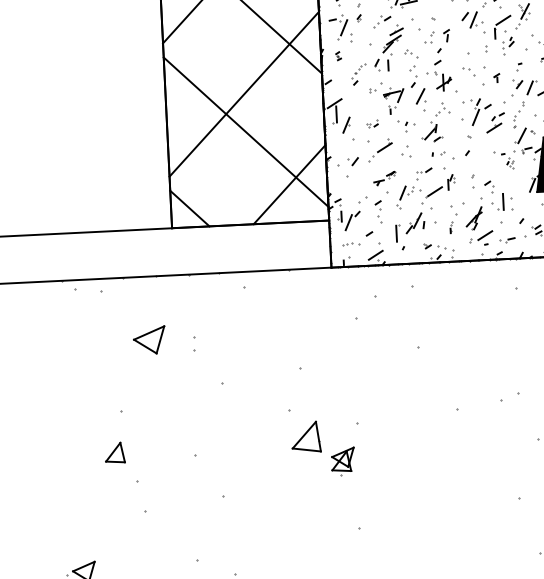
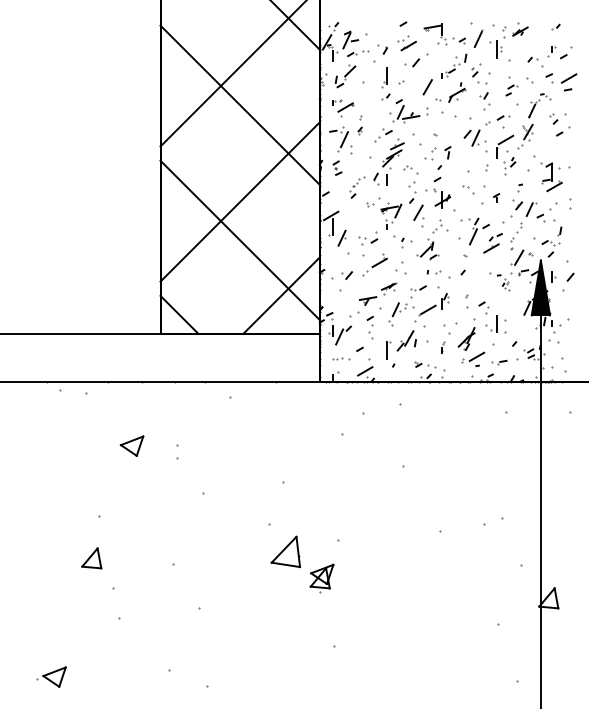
part: (338, 55) -> (337, 167), size x1.67
part: (372, 124) -> (368, 238), size x1.67
part: (385, 177) -> (378, 293), size x1.67
part: (148, 339) -> (131, 445), size x0.71

